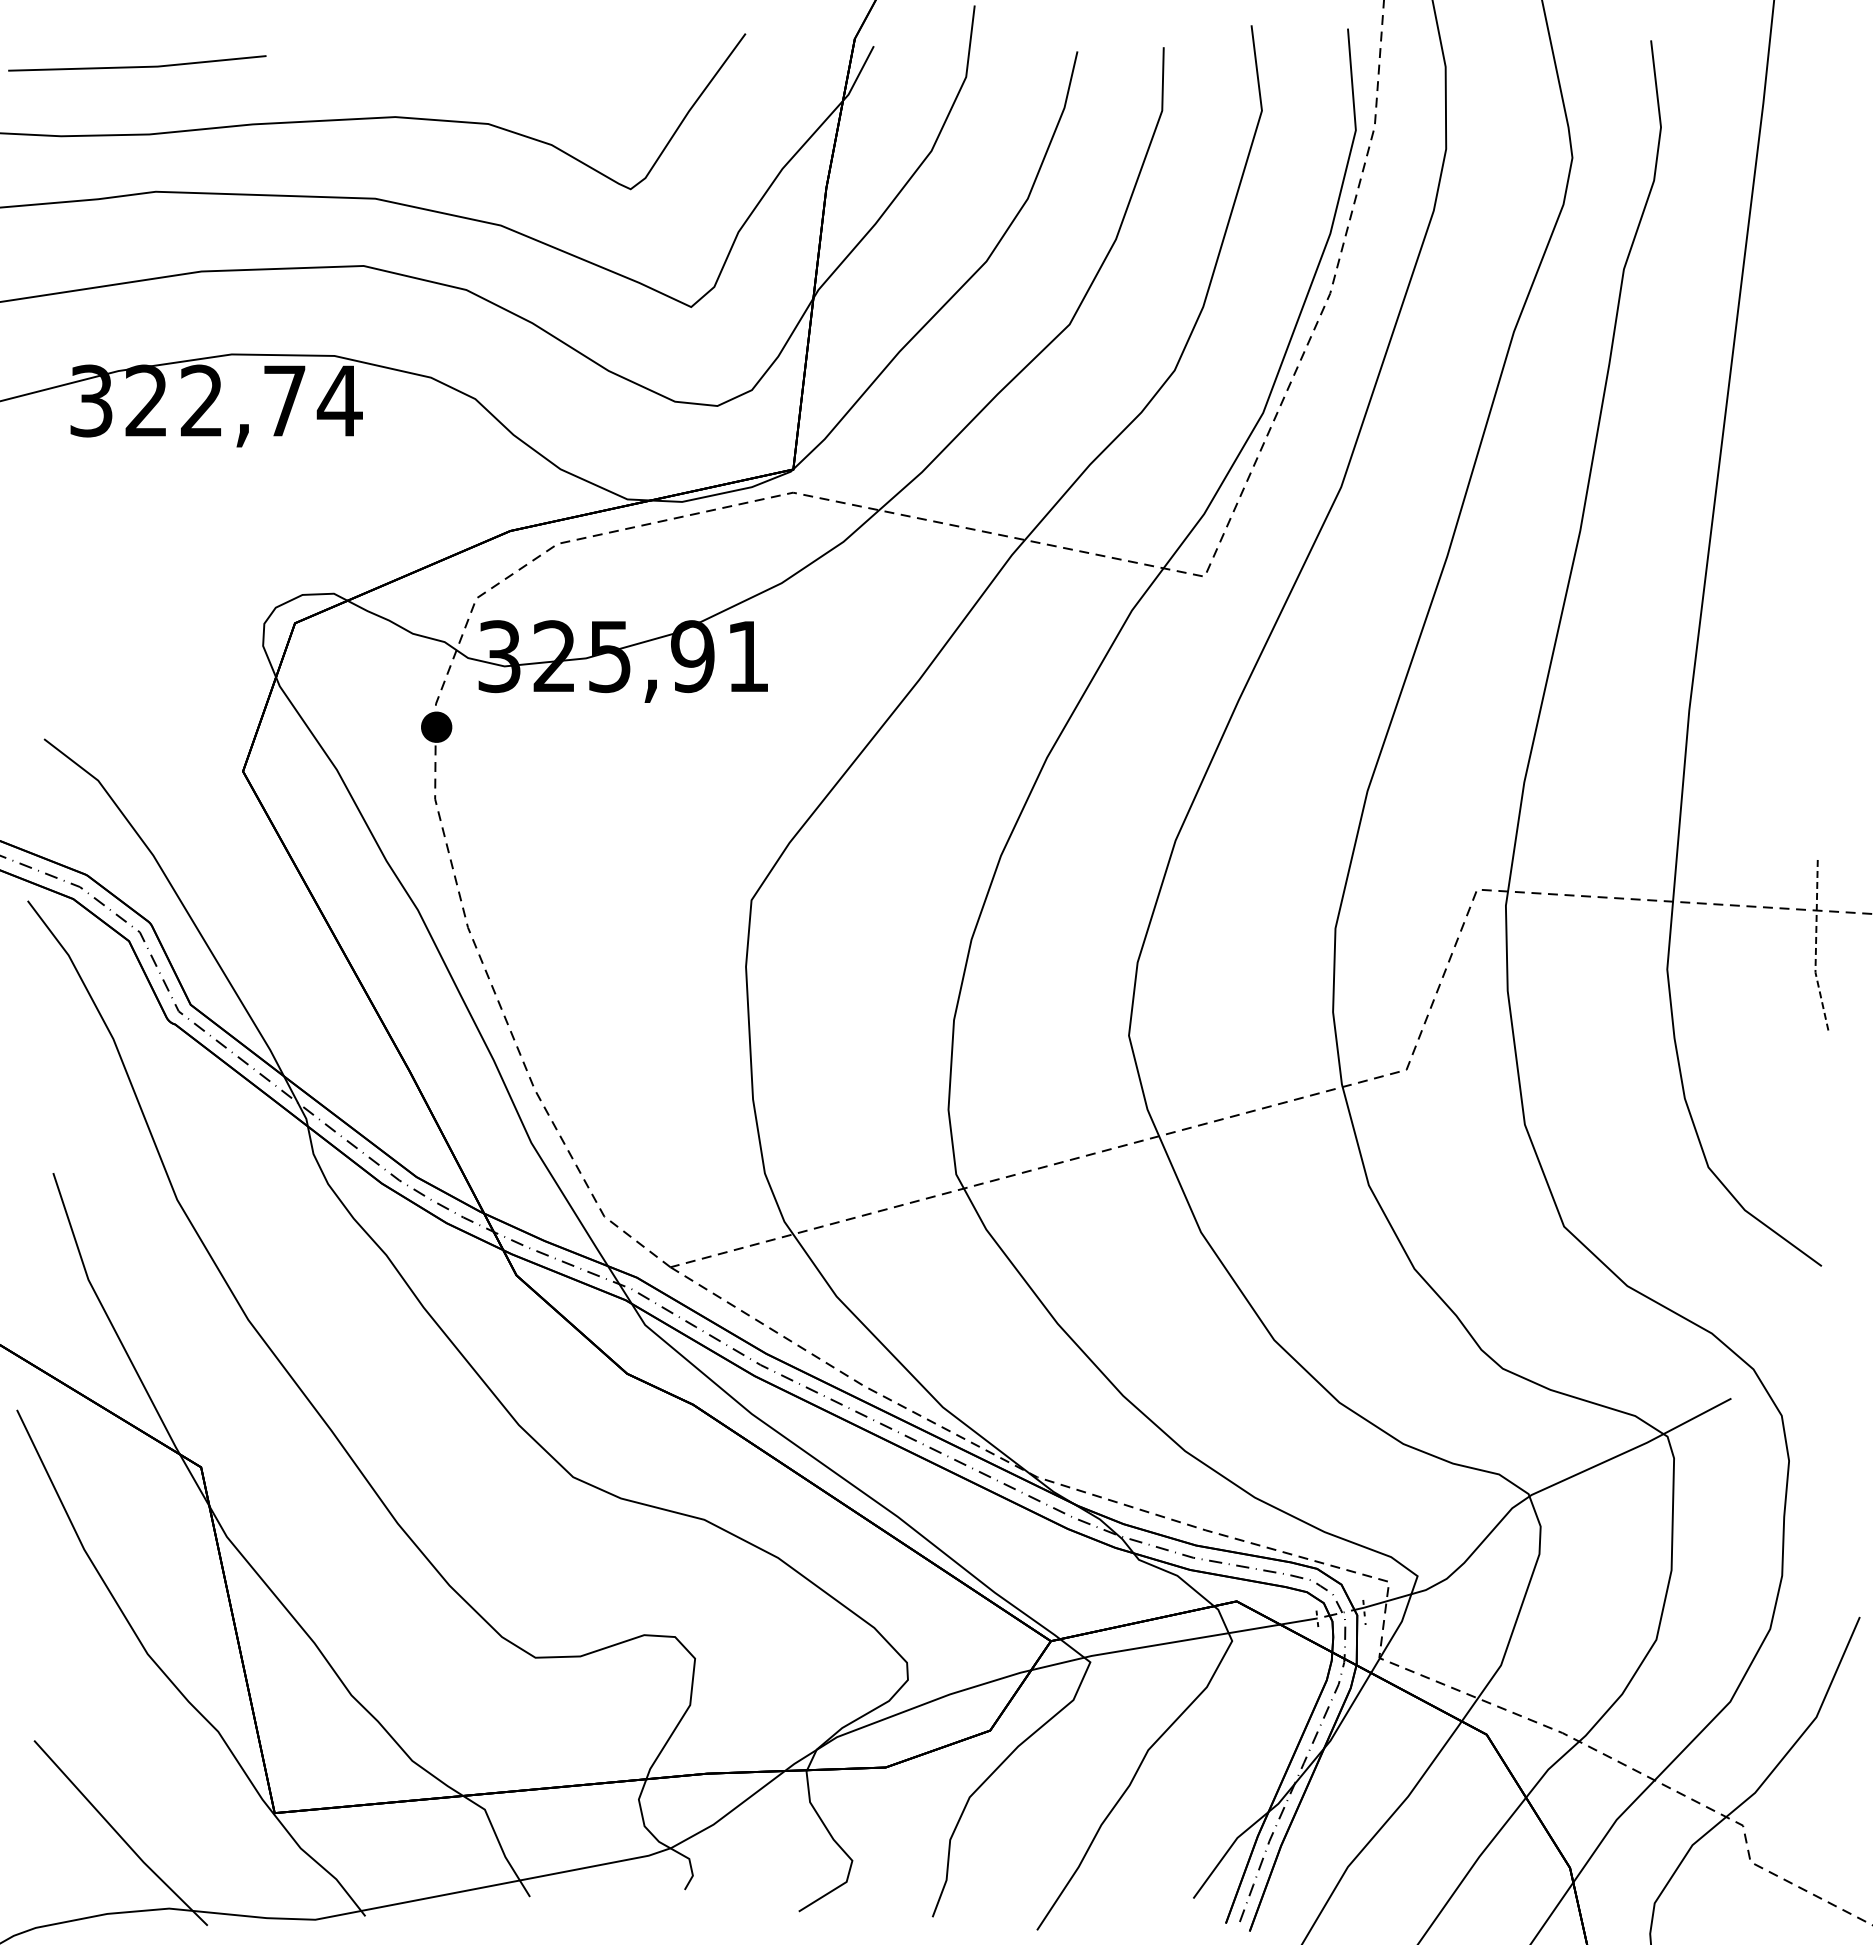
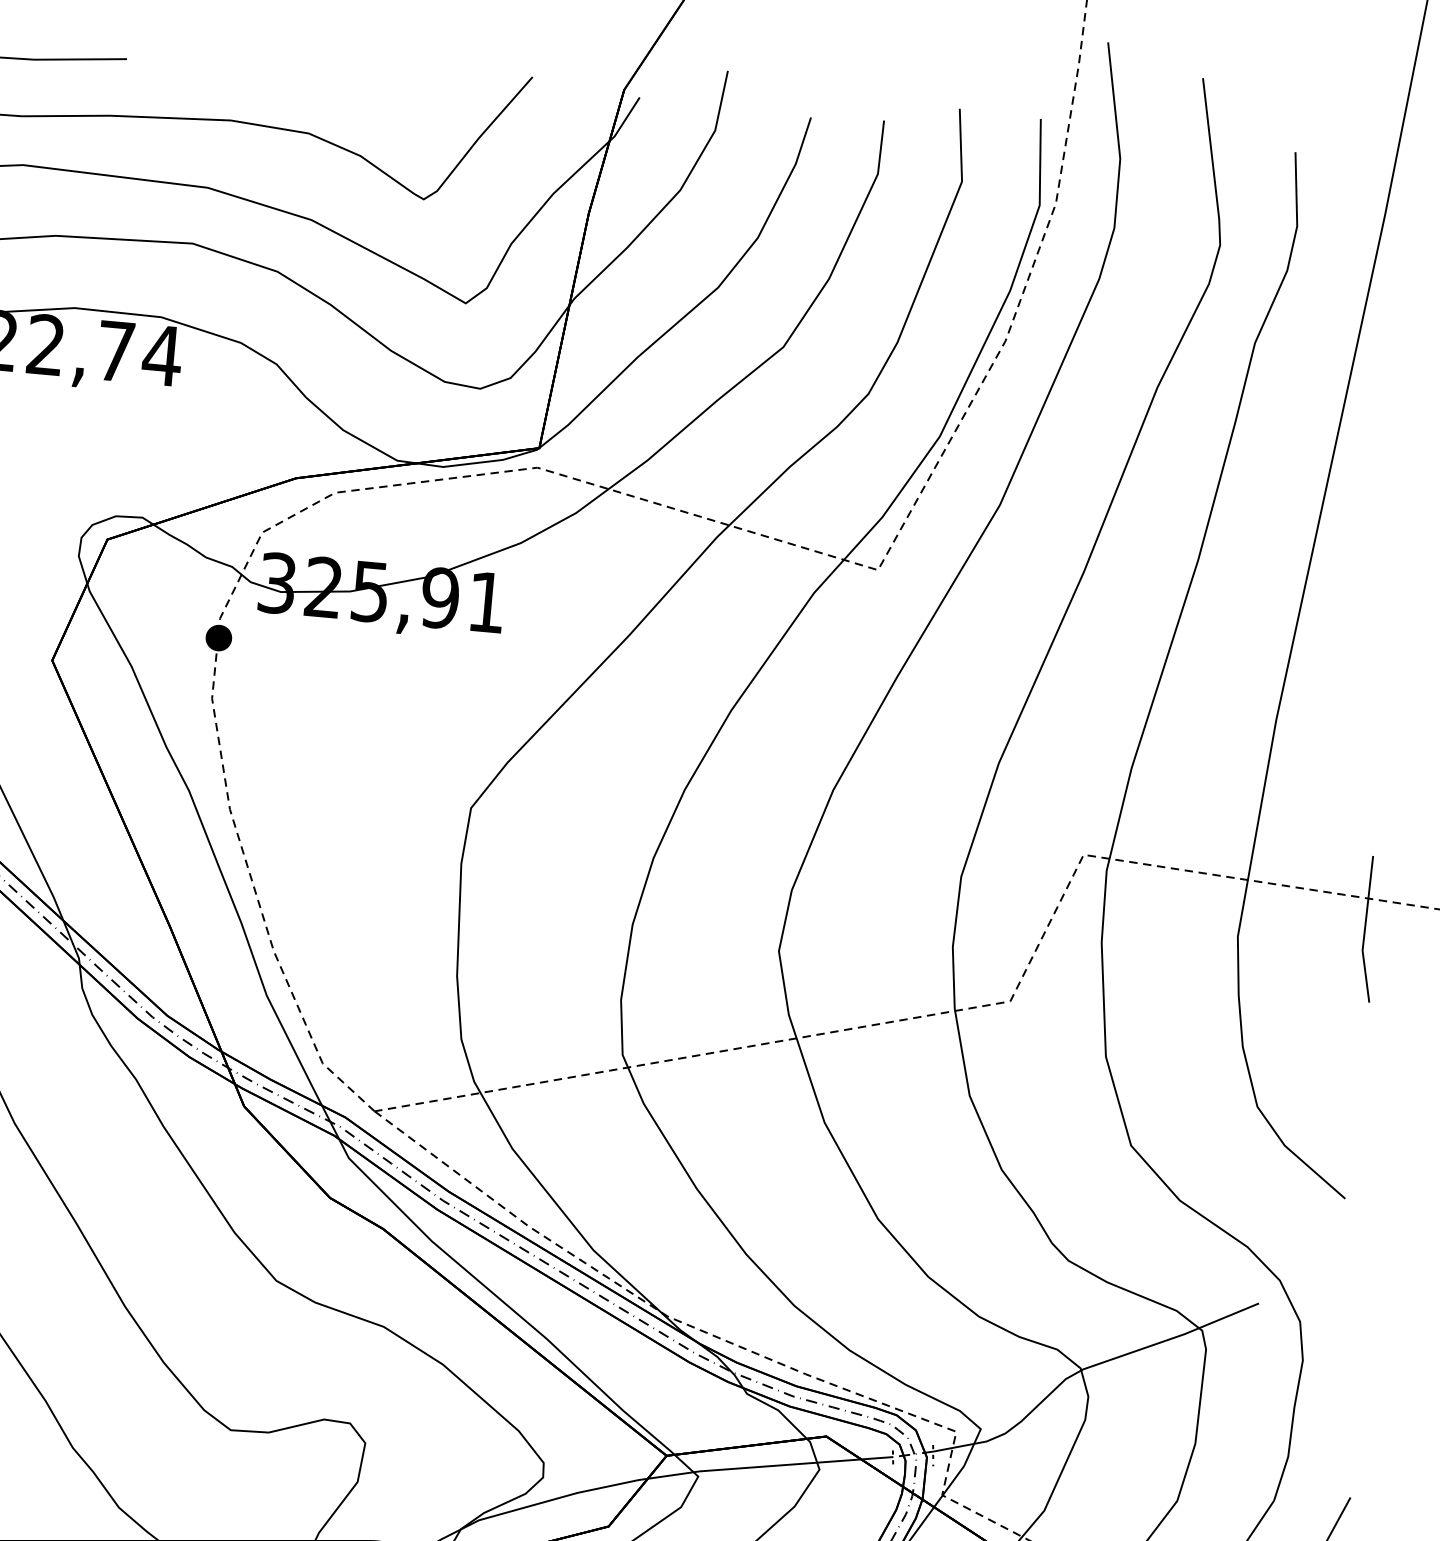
line: (1815, 947) -> (1364, 929), dashed -> solid

